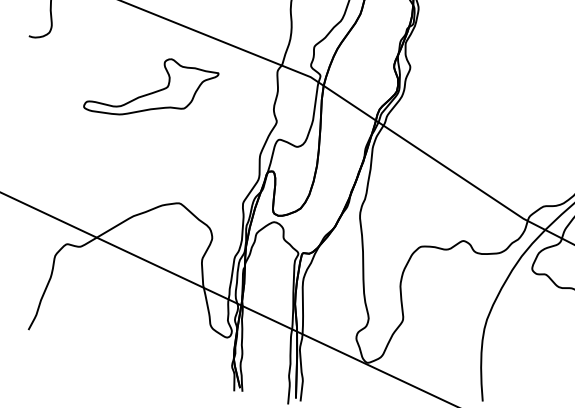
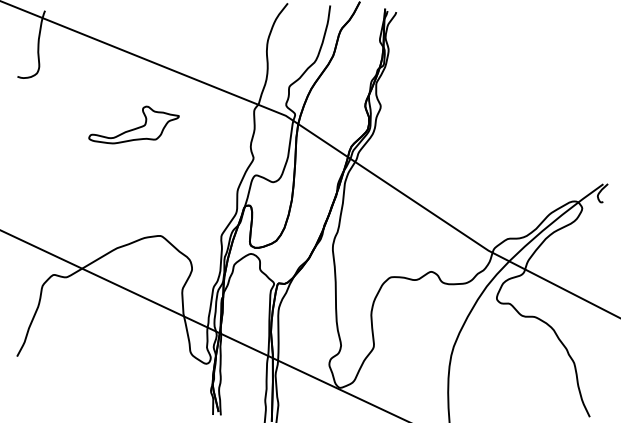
part: (150, 86) -> (133, 124), size x0.7

